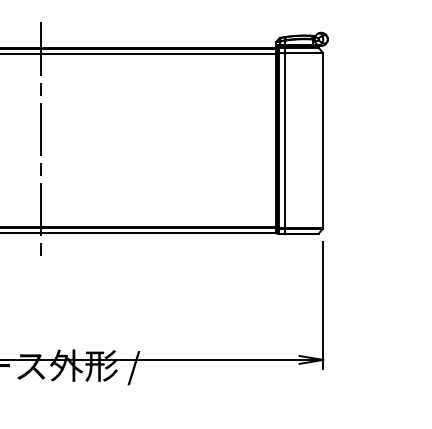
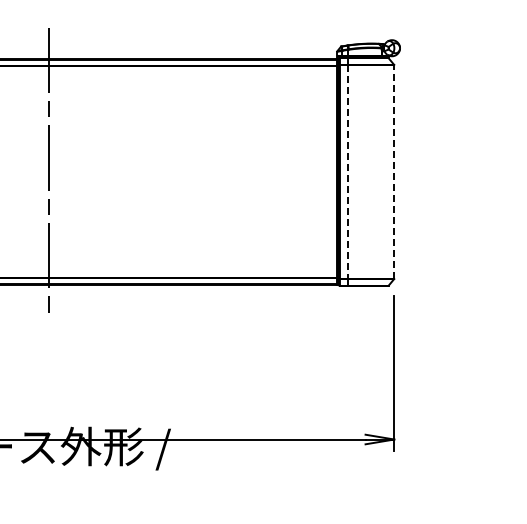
line: (285, 140) -> (348, 171), solid -> dashed
line: (323, 140) -> (394, 171), solid -> dashed

